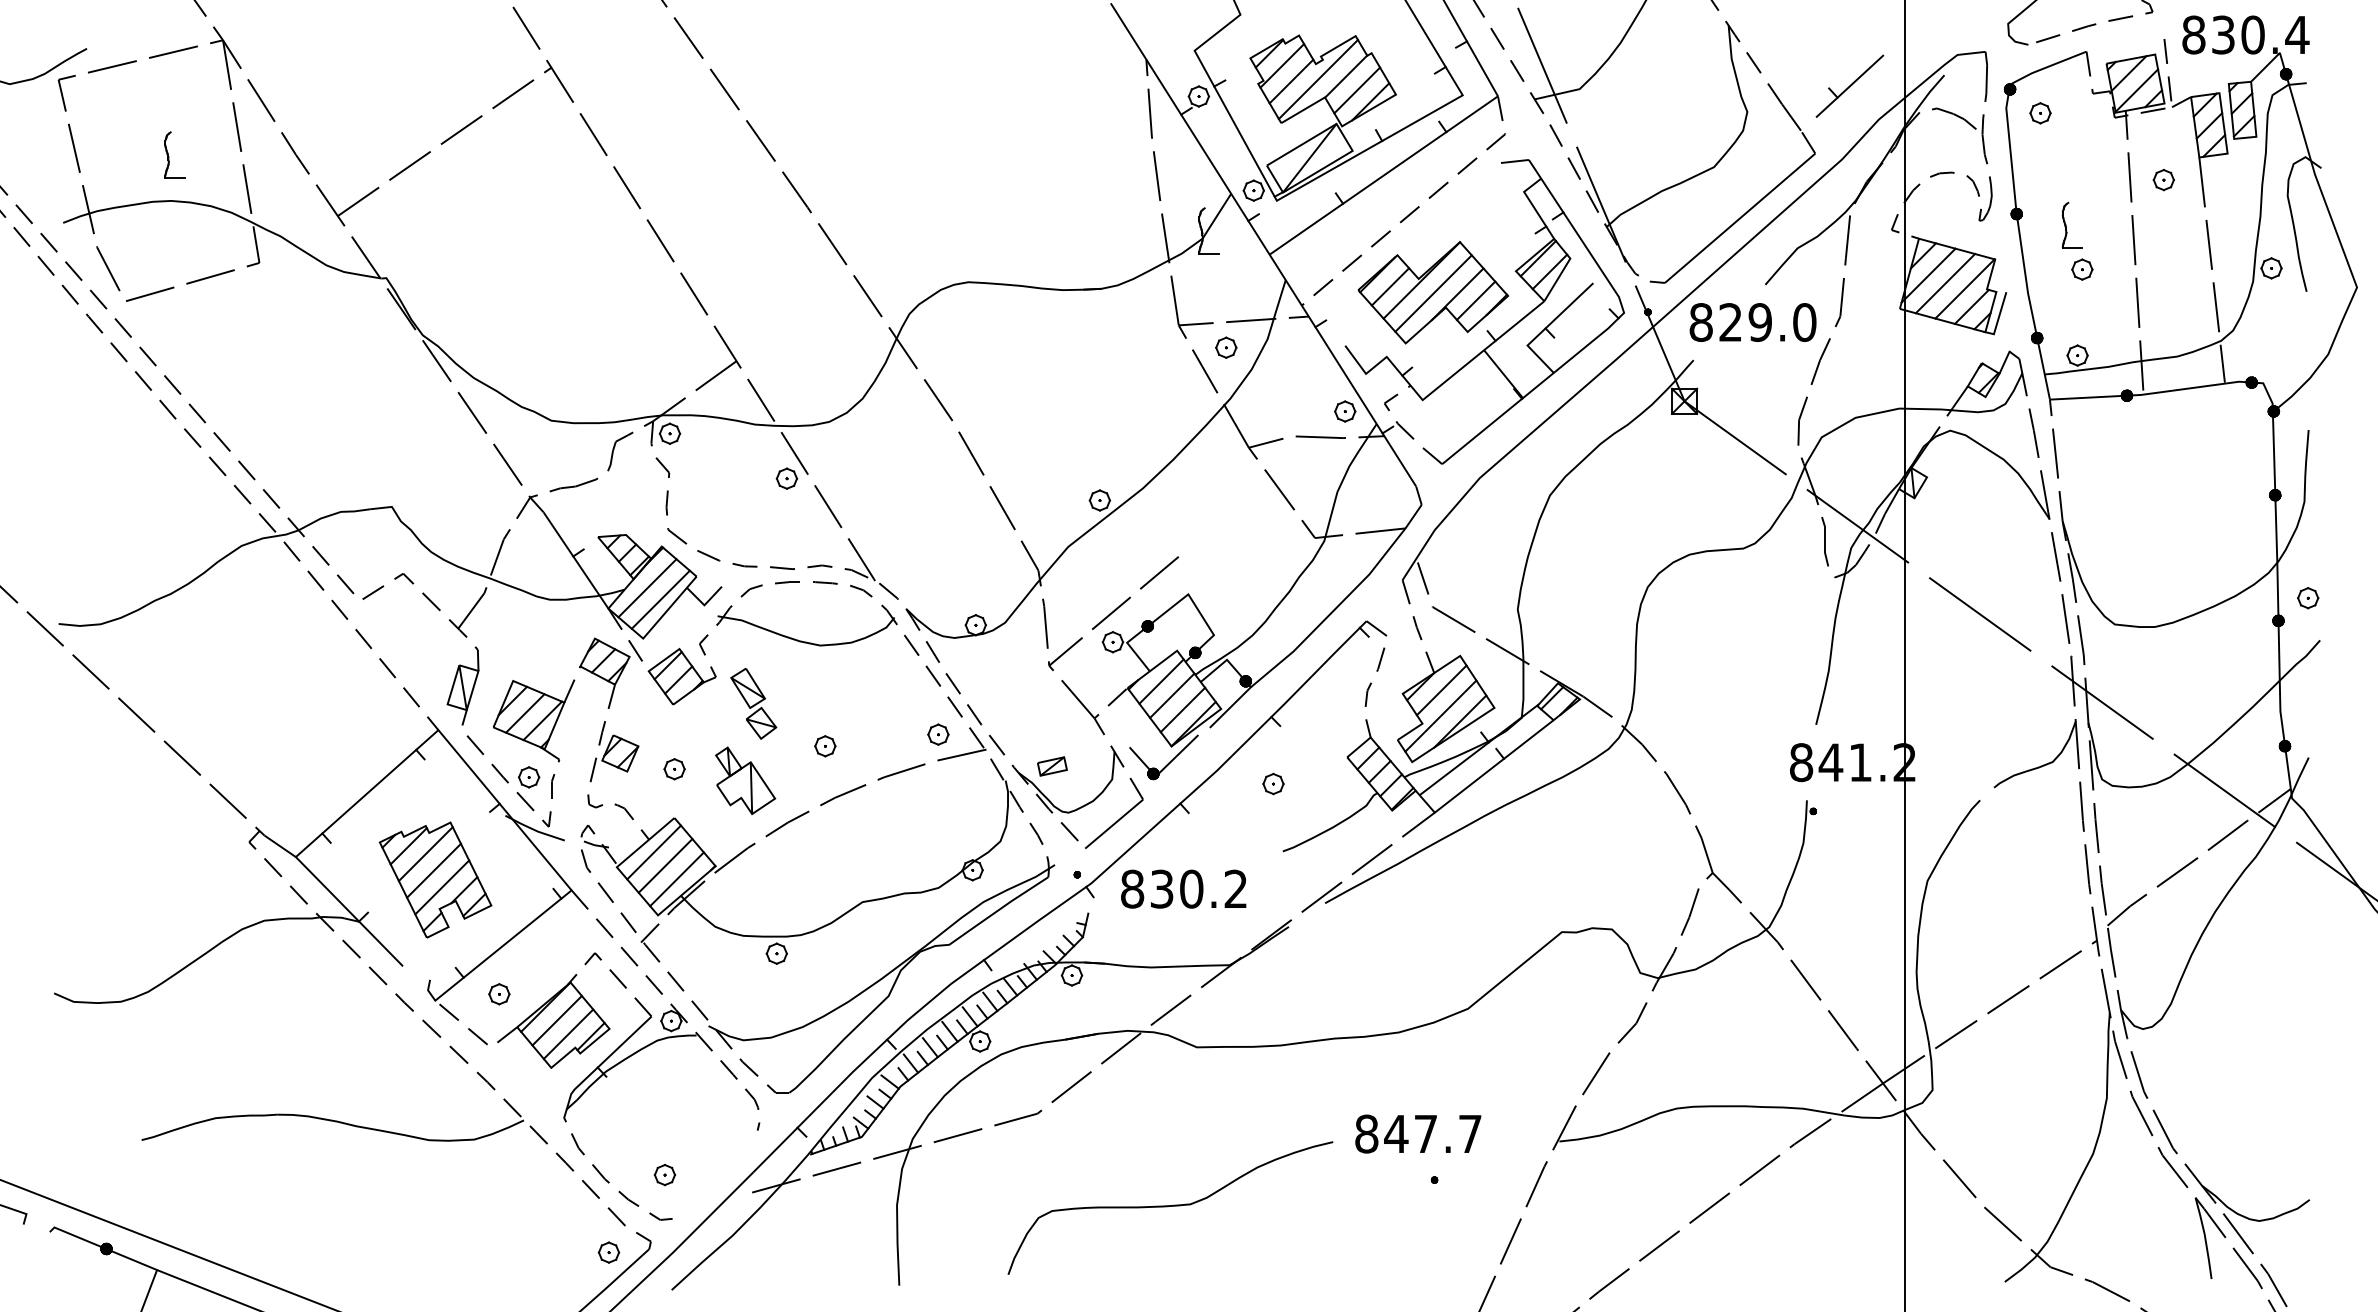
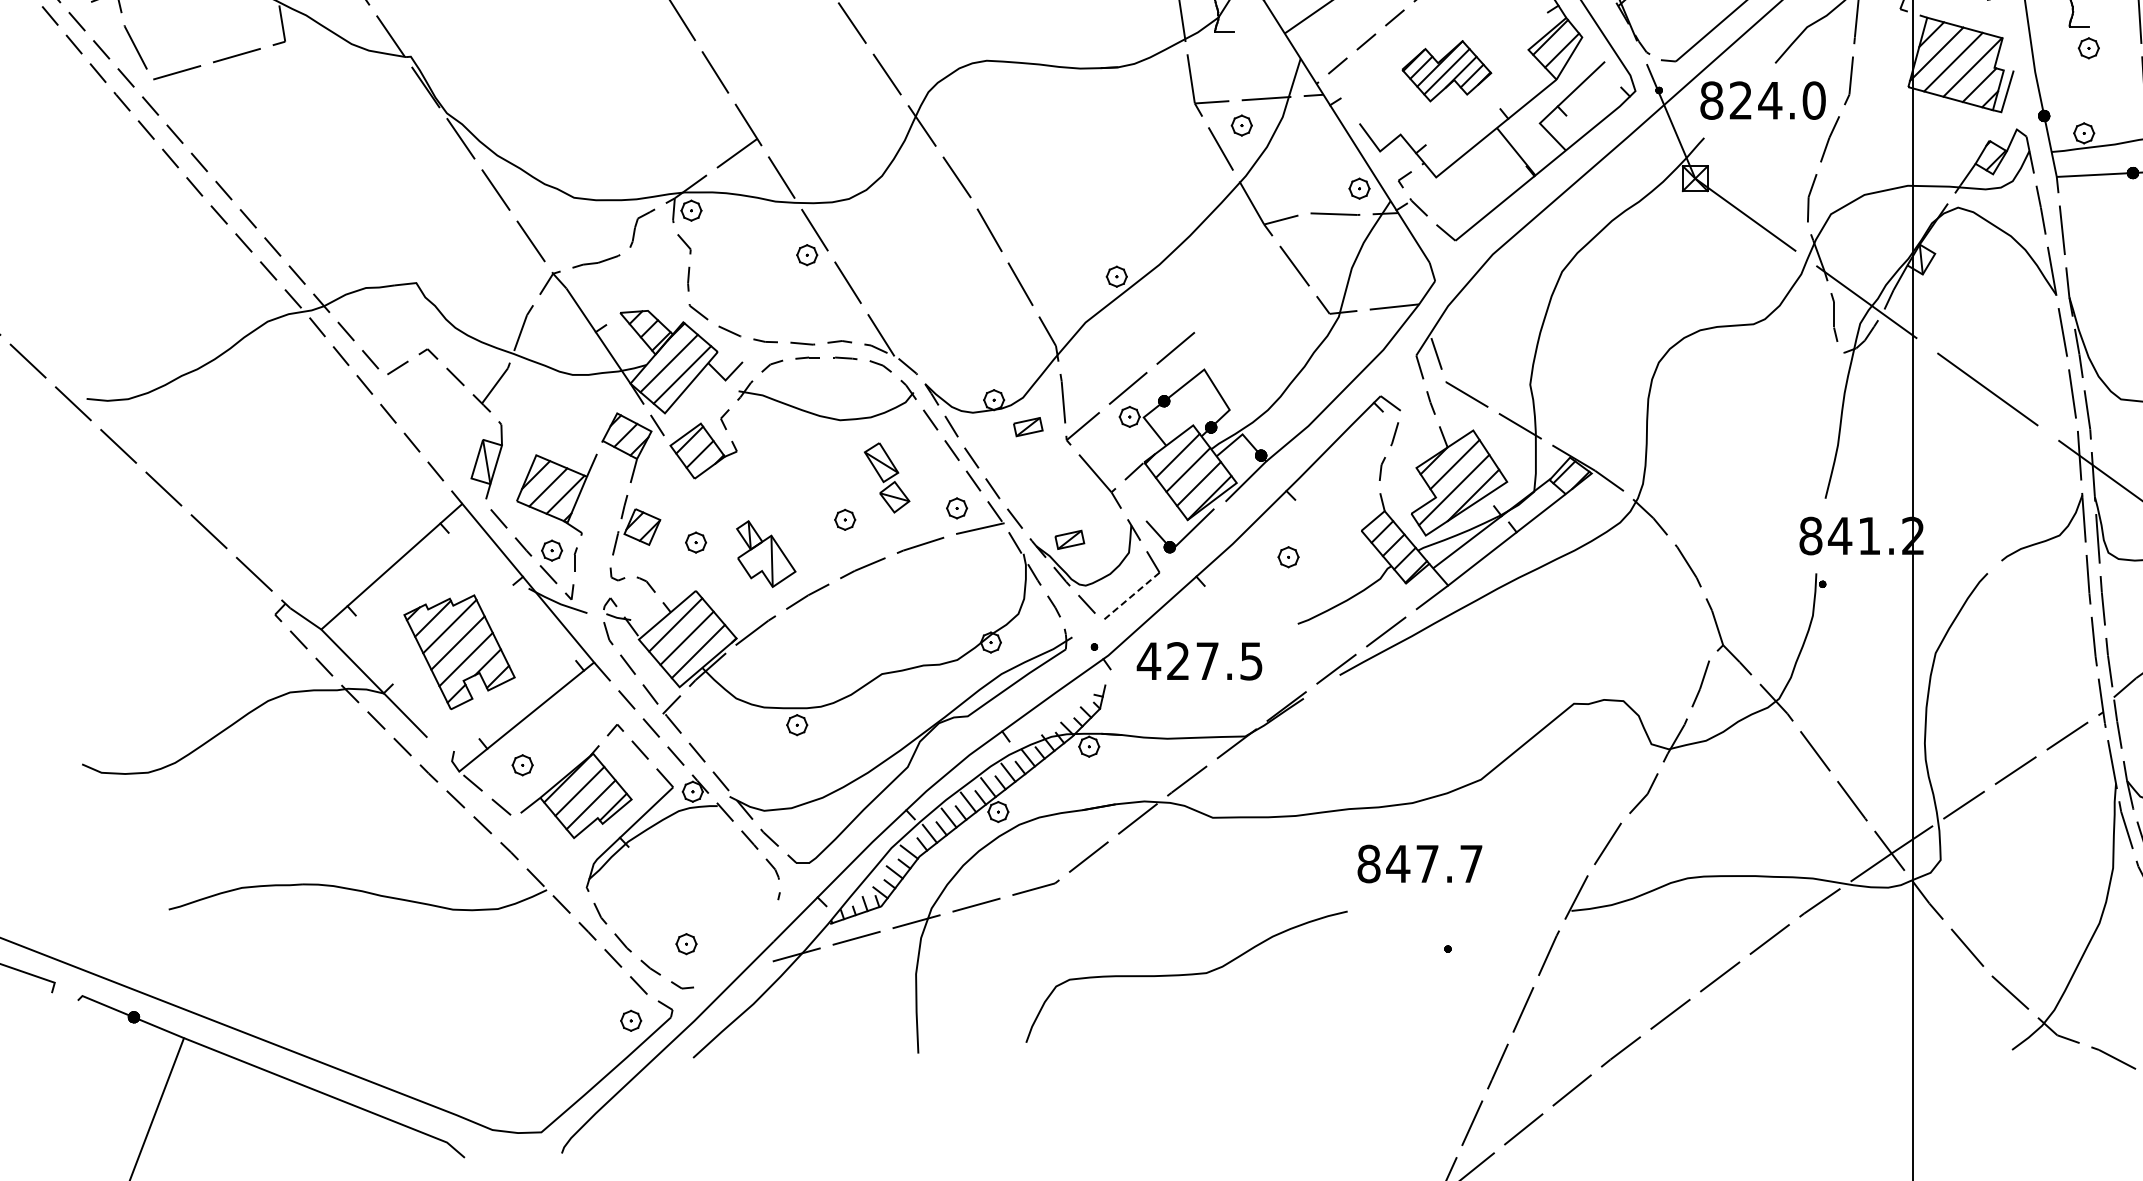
part: (1433, 292) -> (1446, 70), size x0.6
text: (1760, 322) -> (1770, 100), 829.0 -> 824.0
part: (1010, 652) -> (1028, 427), added
part: (753, 703) -> (886, 477), moved
line: (1114, 824) -> (1131, 597), solid -> dashed
text: (1183, 888) -> (1199, 660), 830.2 -> 427.5
text: (1418, 1133) -> (1420, 863), moved

